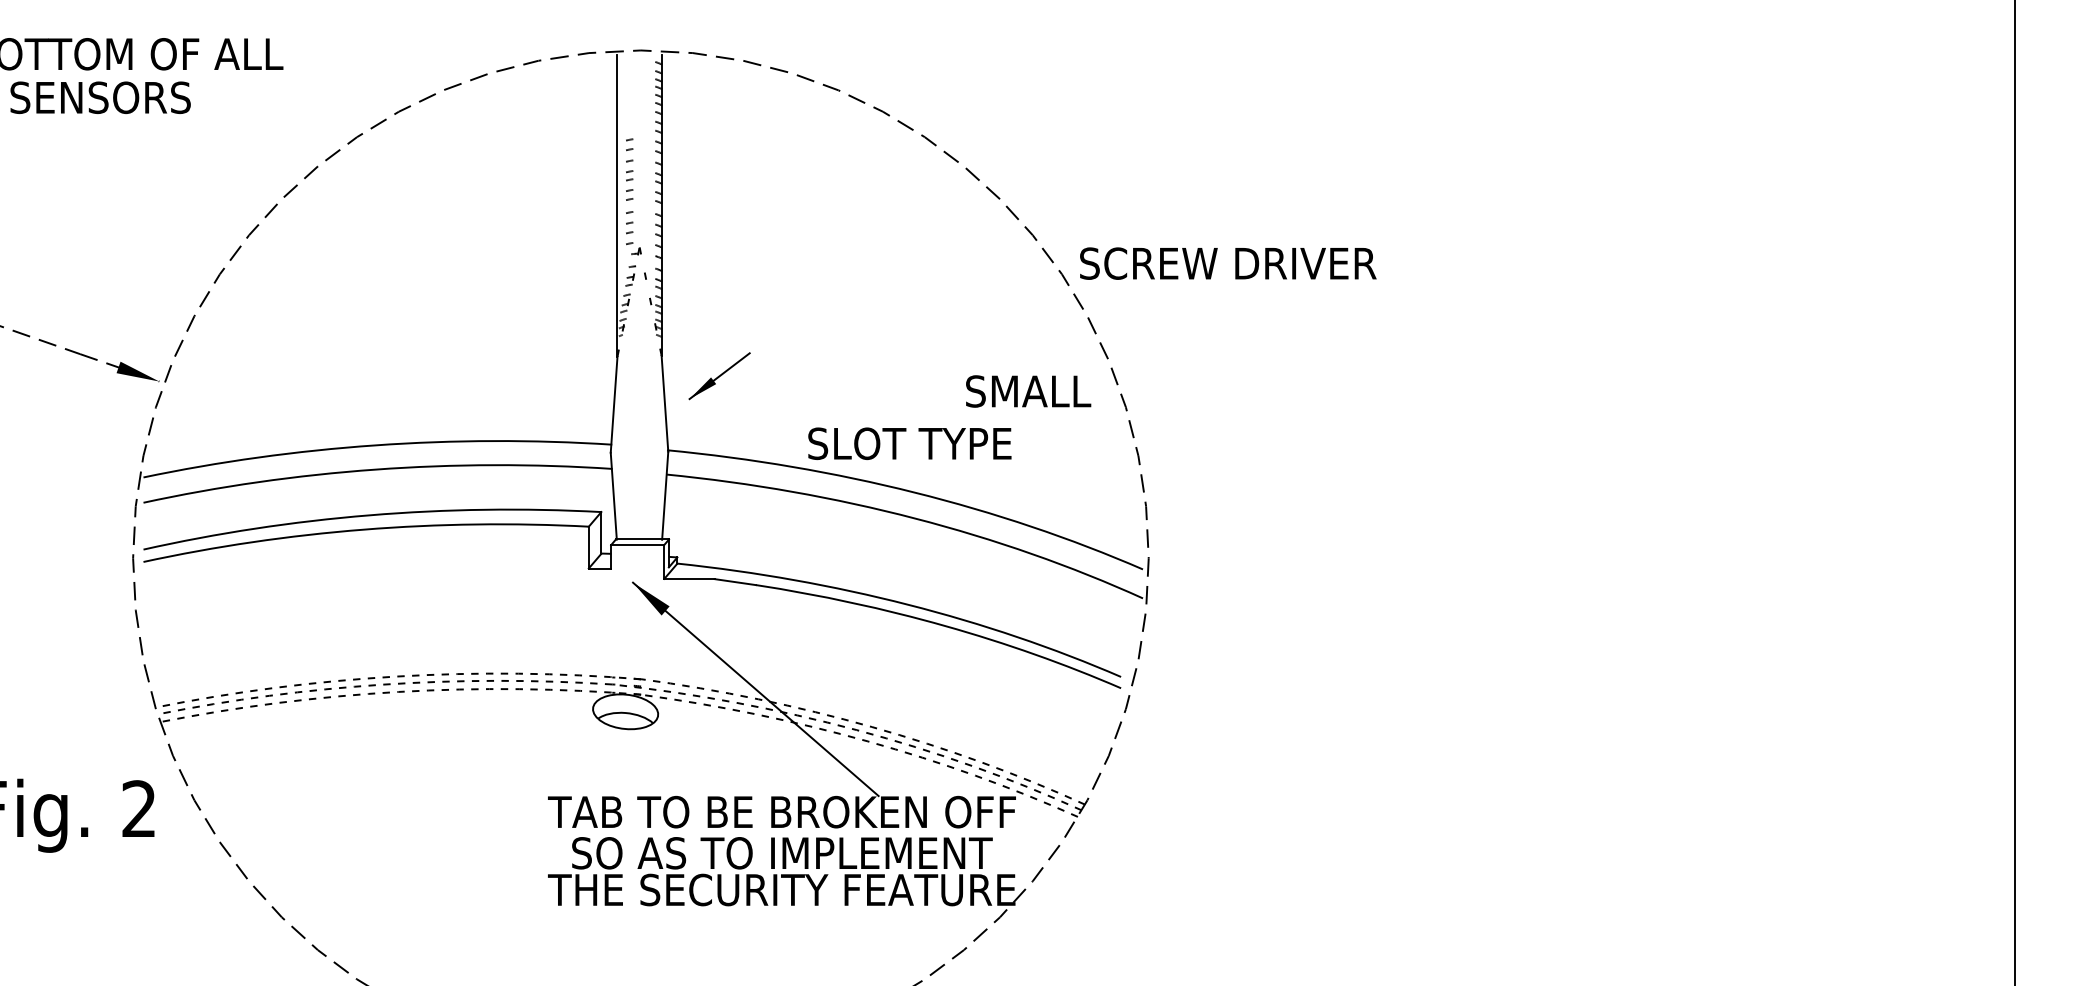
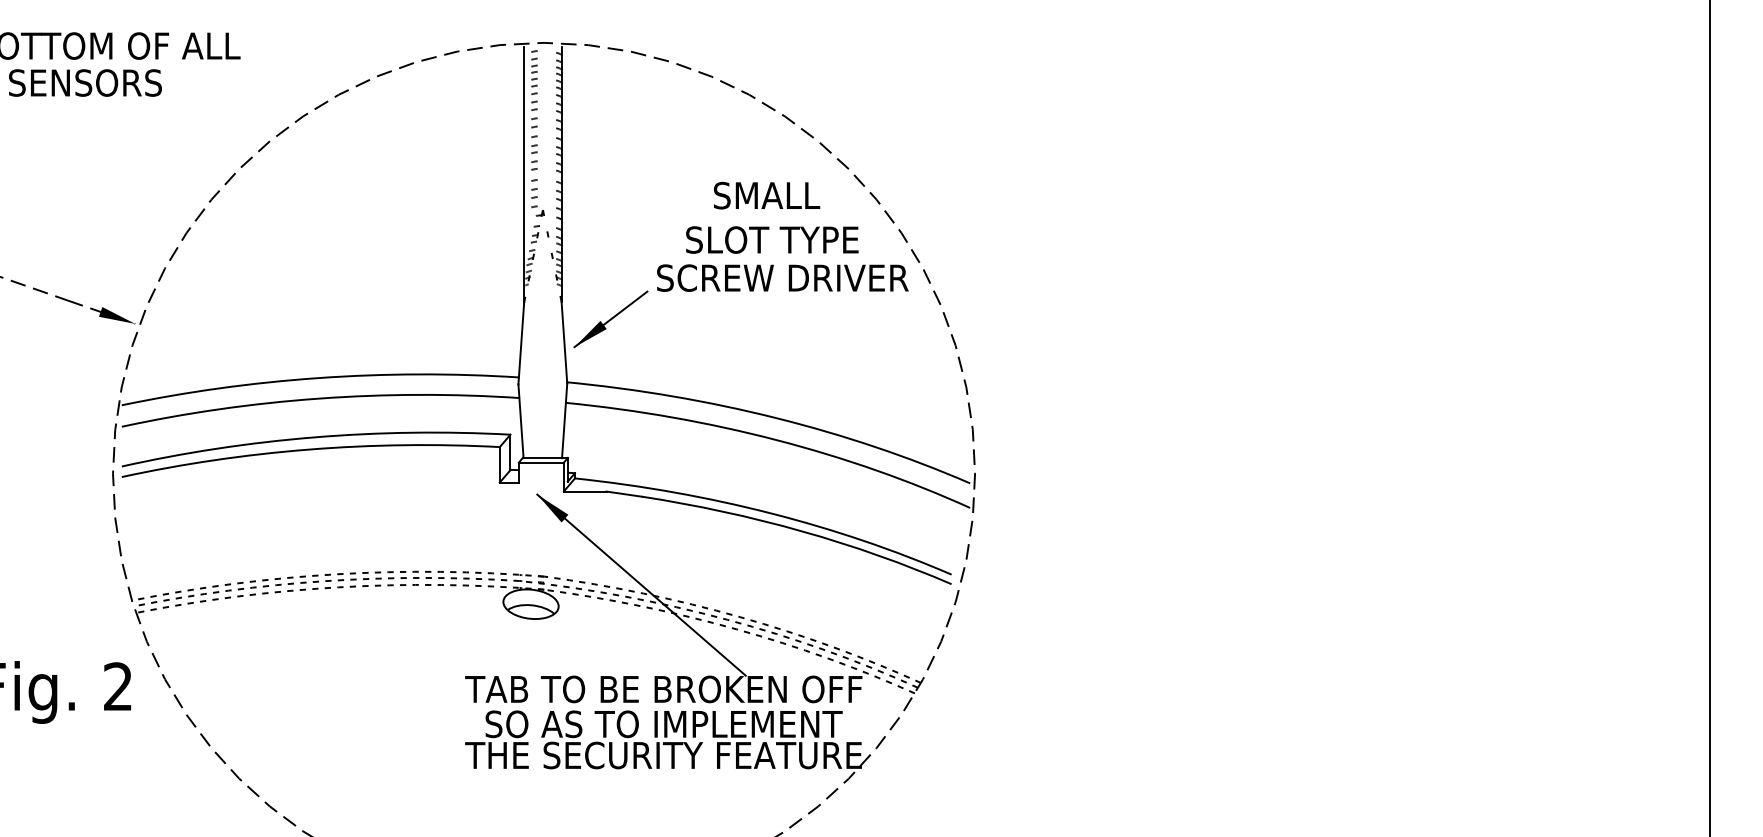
part: (629, 94) -> (534, 80), added
text: (1228, 263) -> (783, 278), moved
part: (719, 375) -> (610, 318), size x1.43
text: (1028, 391) -> (766, 195), moved
text: (909, 443) -> (772, 239), moved

